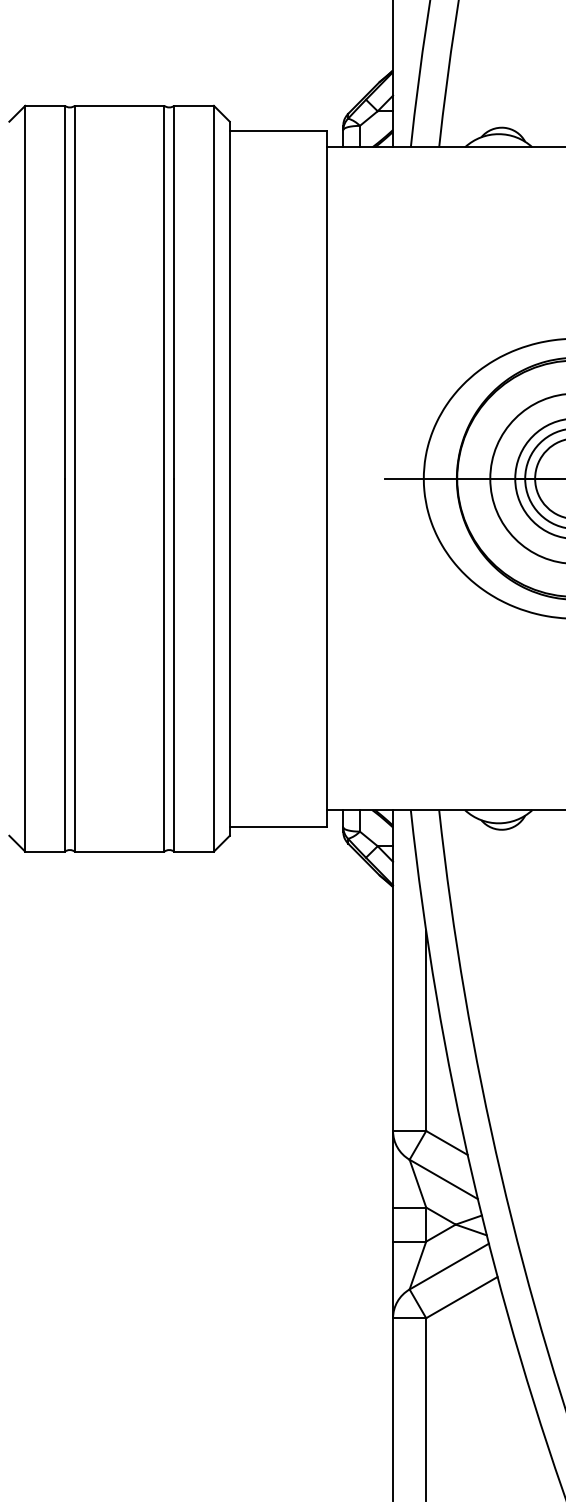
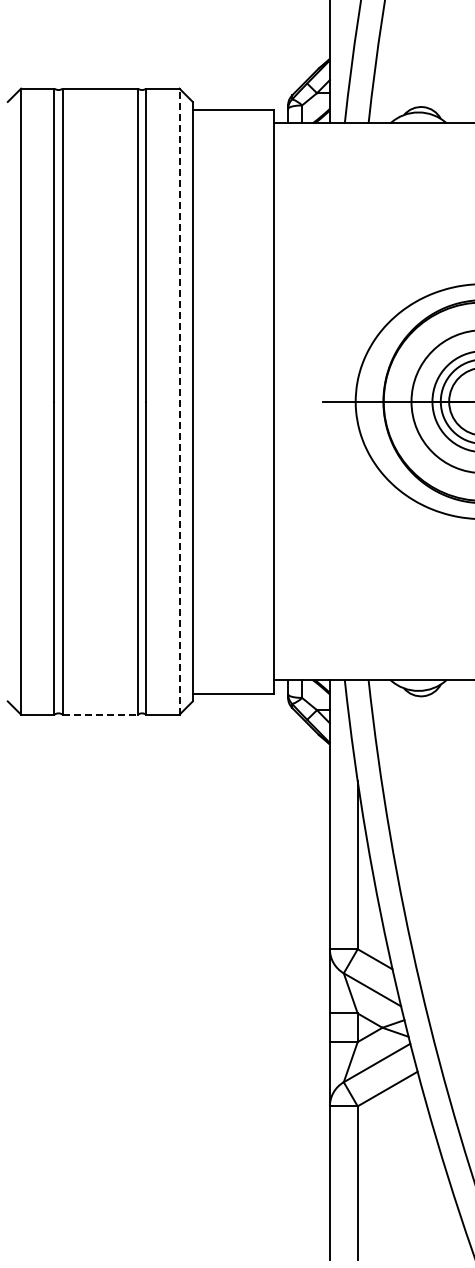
line: (213, 478) -> (179, 401), solid -> dashed
line: (119, 851) -> (100, 714), solid -> dashed

